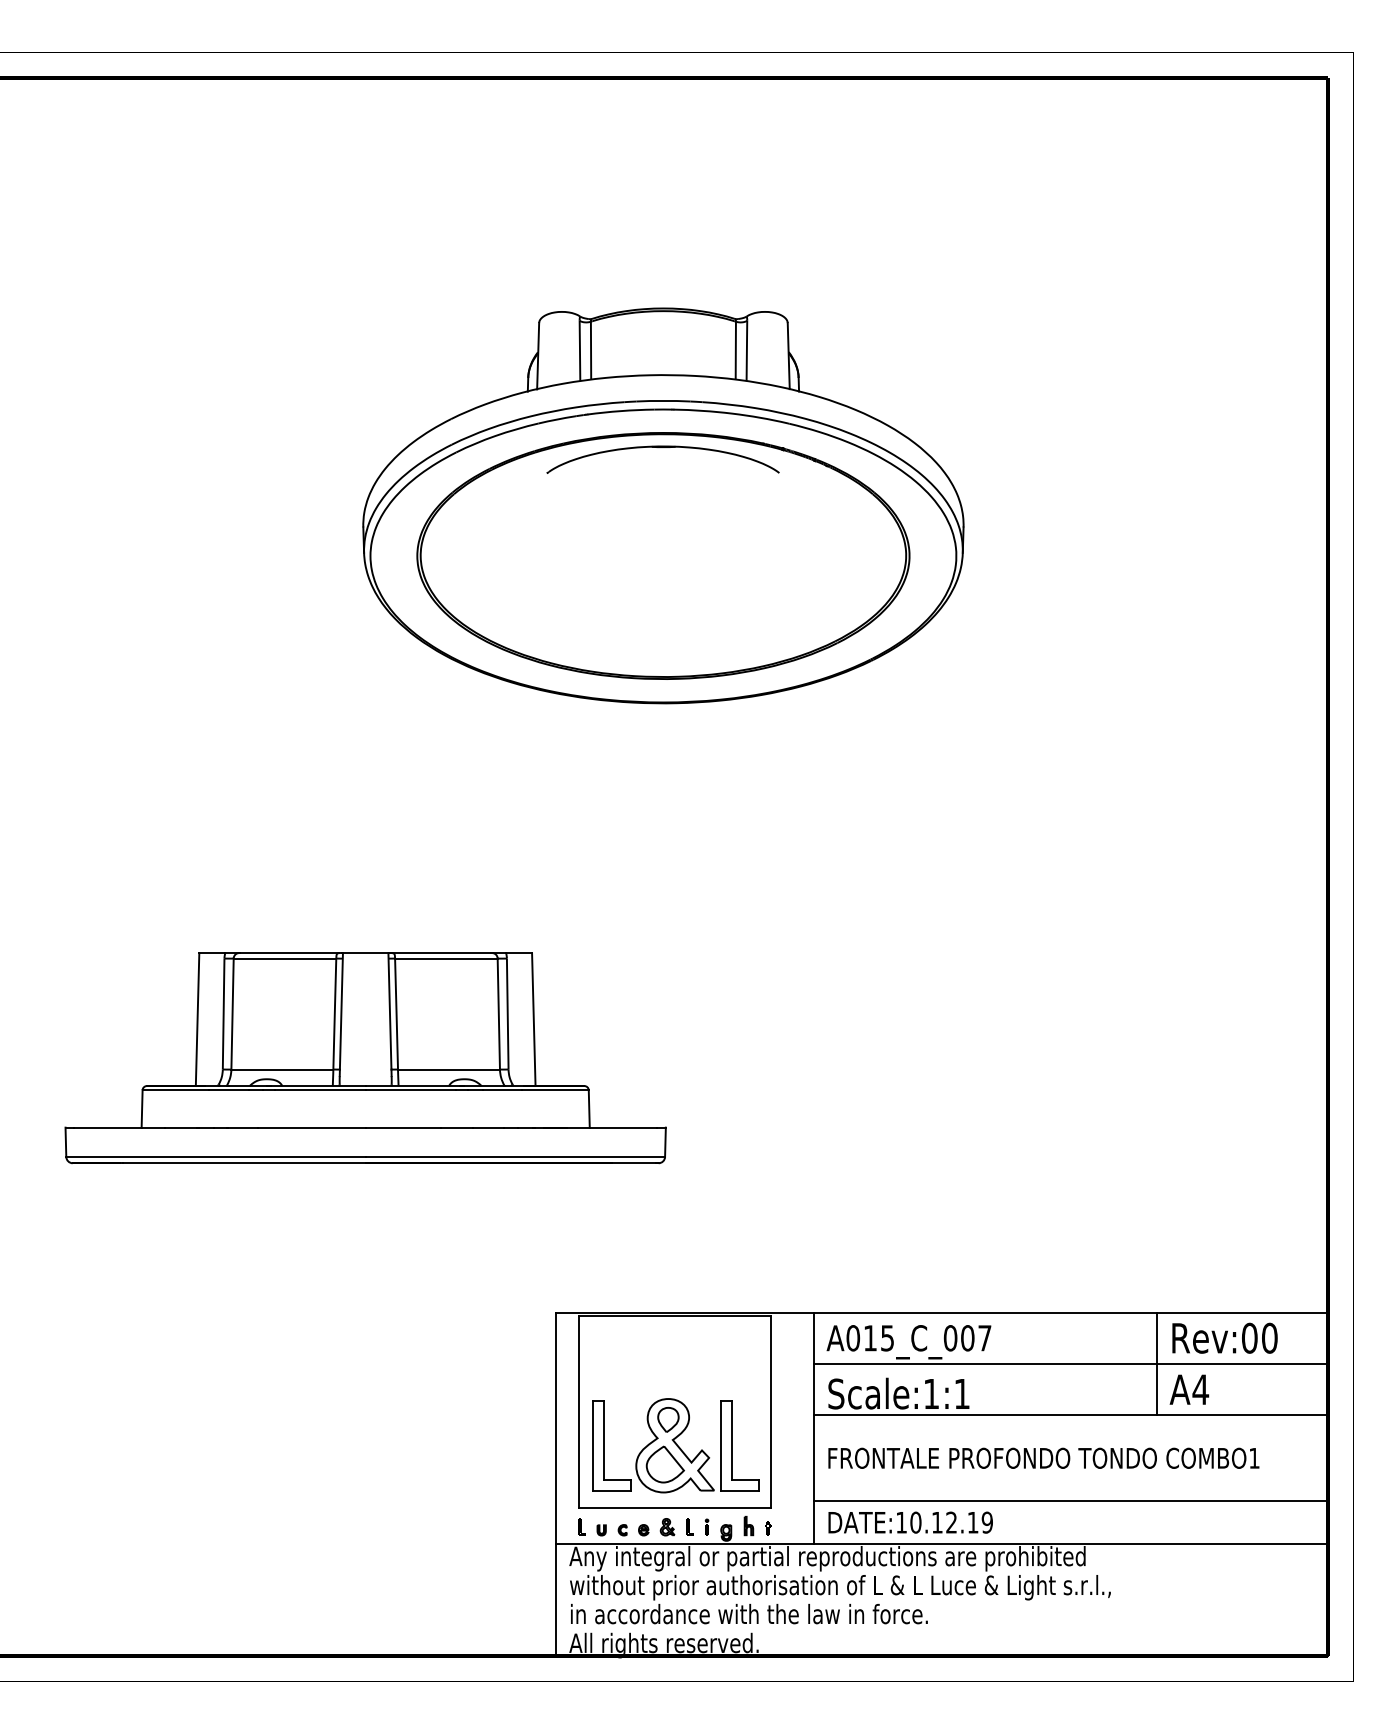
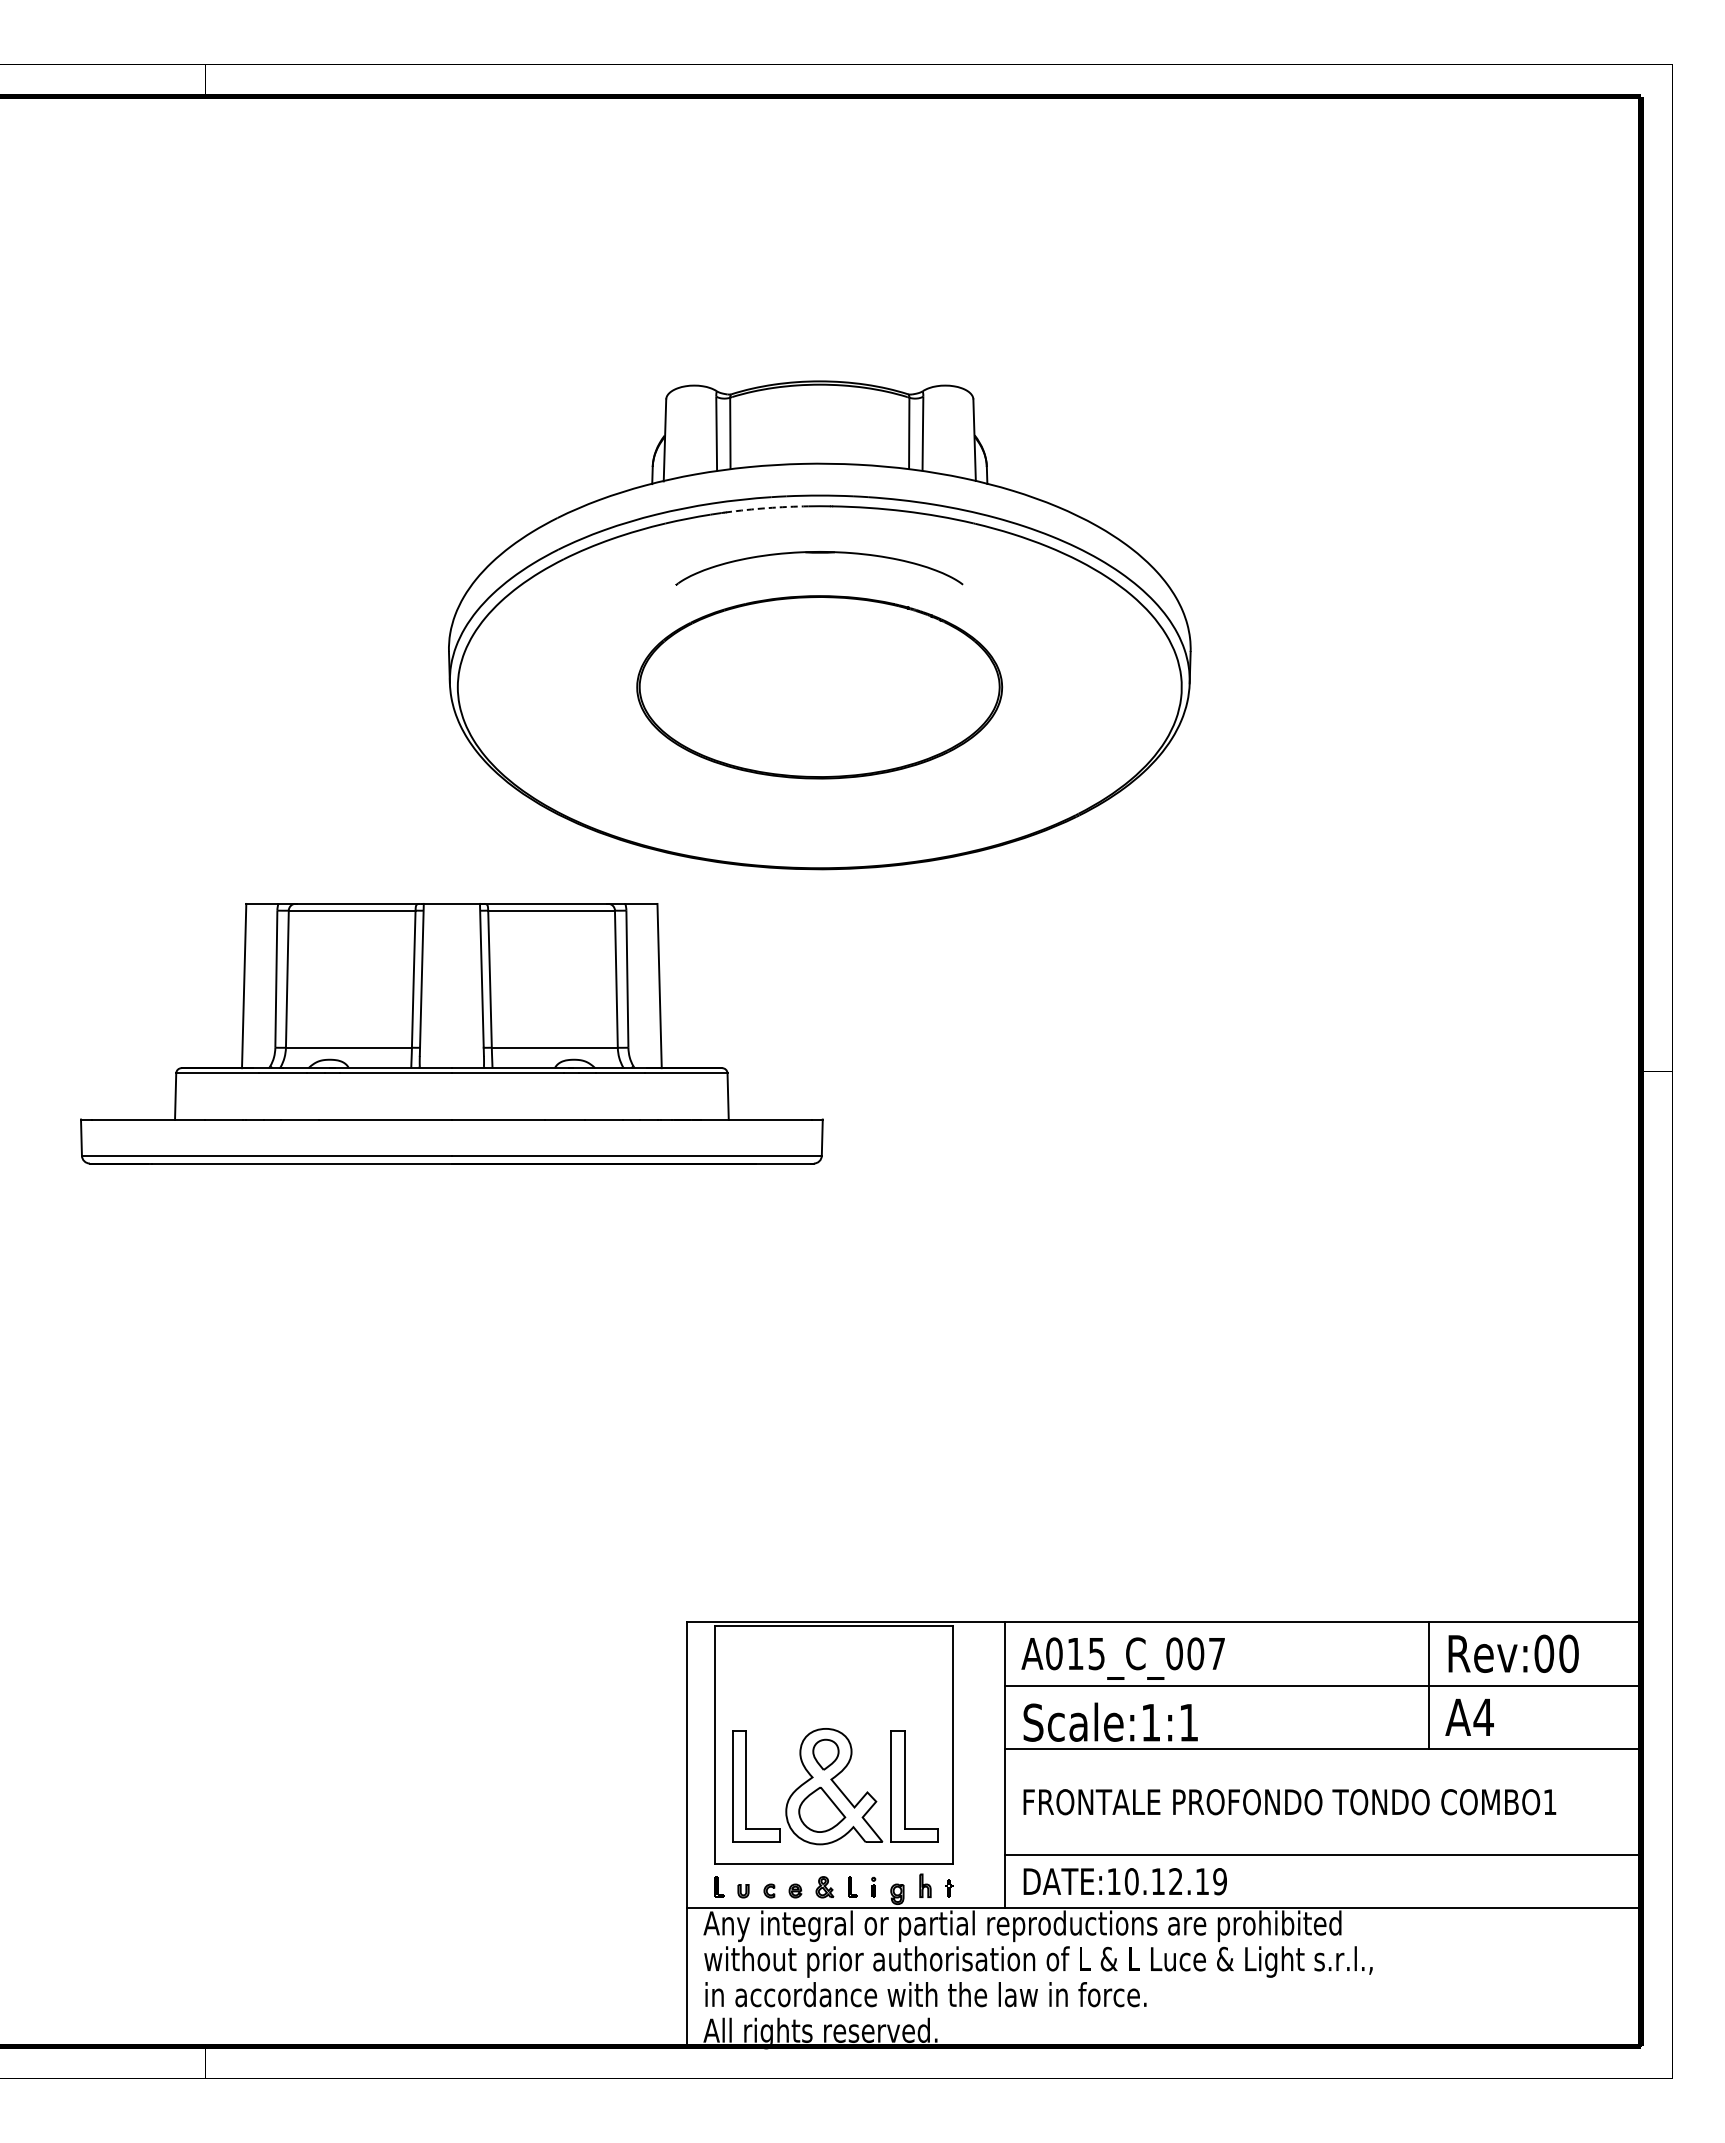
arc: (621, 411) -> (767, 508), solid -> dashed
part: (663, 556) -> (819, 687), size x0.6
part: (365, 1057) -> (451, 1033), moved

